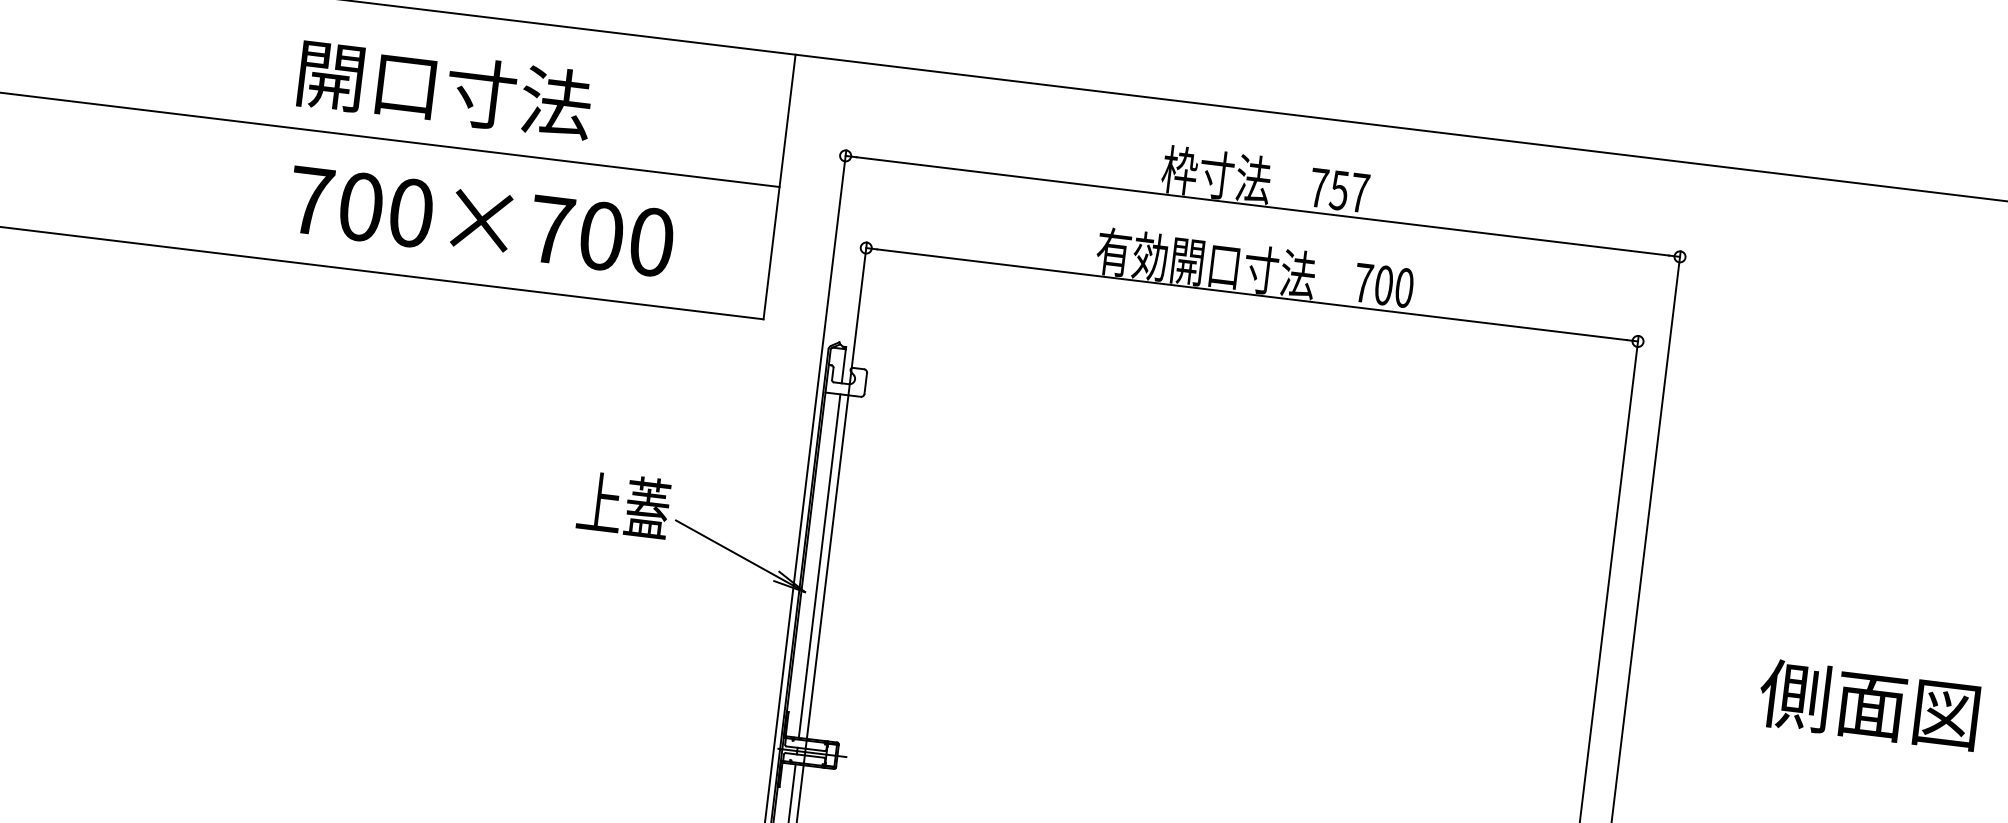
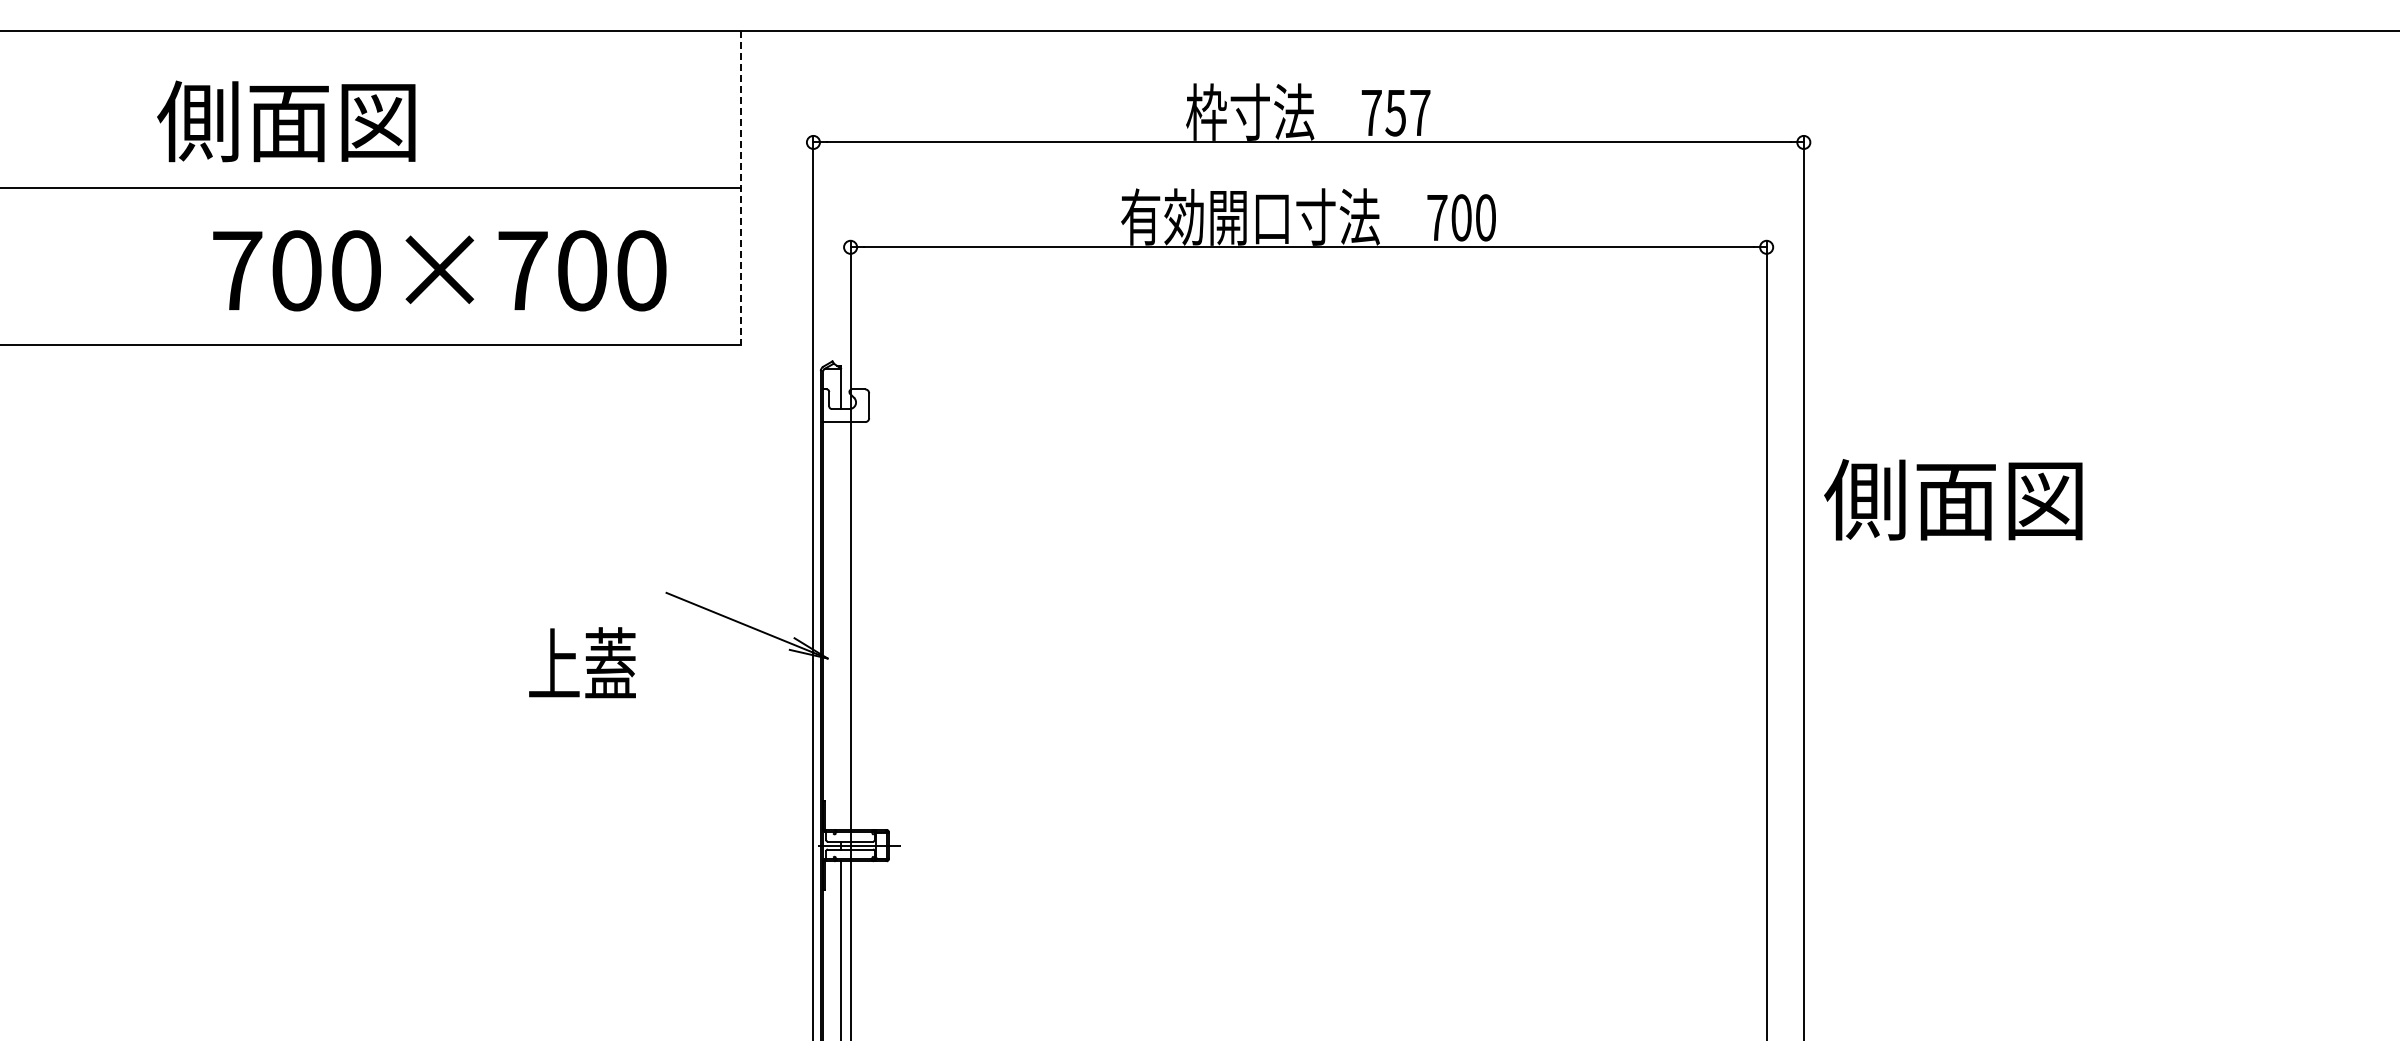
text: (443, 89) -> (333, 121), 開口寸法 -> 側面図
line: (779, 187) -> (740, 188), solid -> dashed
text: (481, 221) -> (439, 270), moved
text: (624, 504) -> (582, 662), moved
line: (820, 565) -> (841, 625), removed
text: (1869, 704) -> (1953, 499), moved

